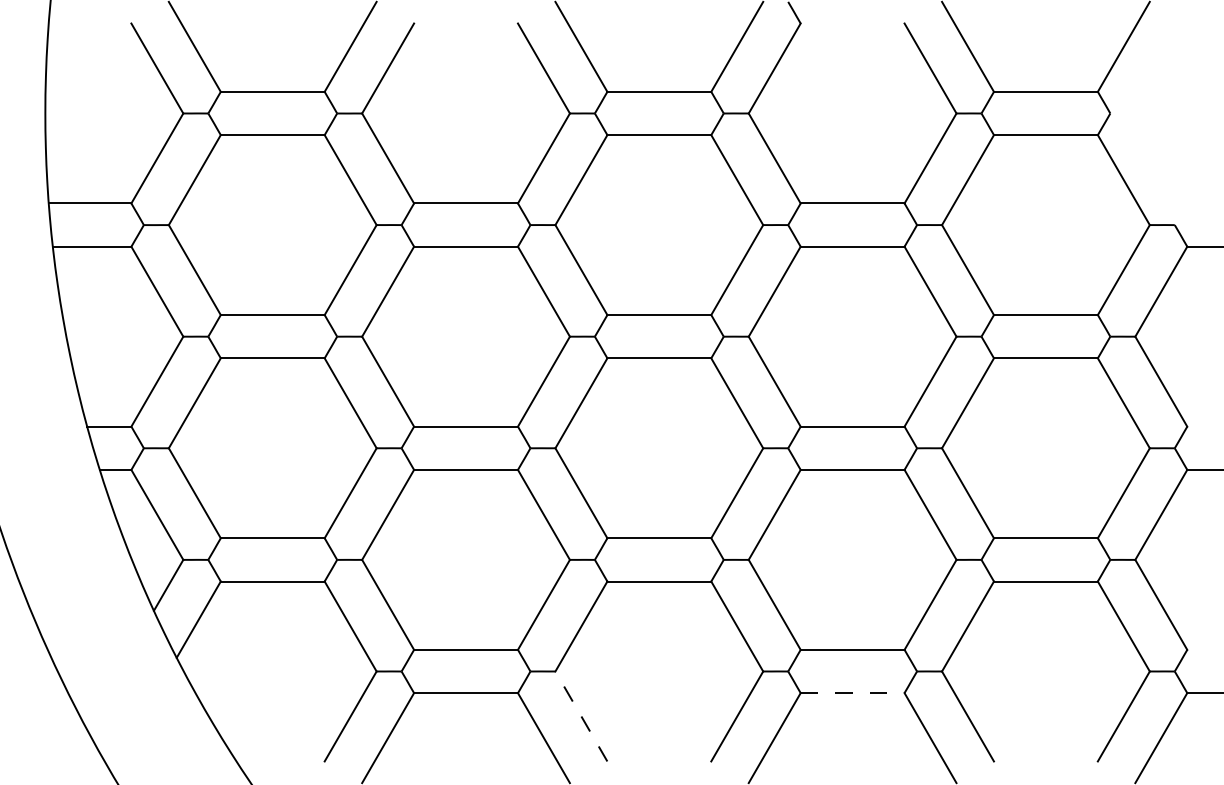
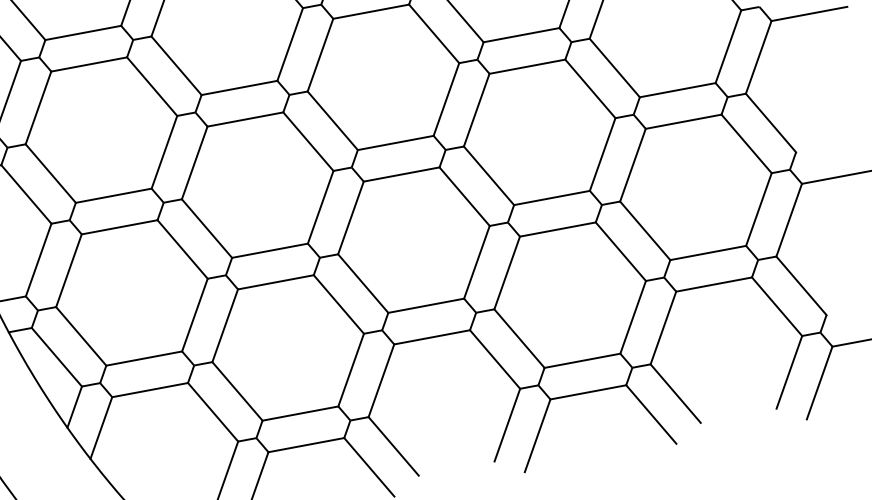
line: (852, 693) -> (588, 392), dashed -> solid
line: (581, 716) -> (393, 446), dashed -> solid

